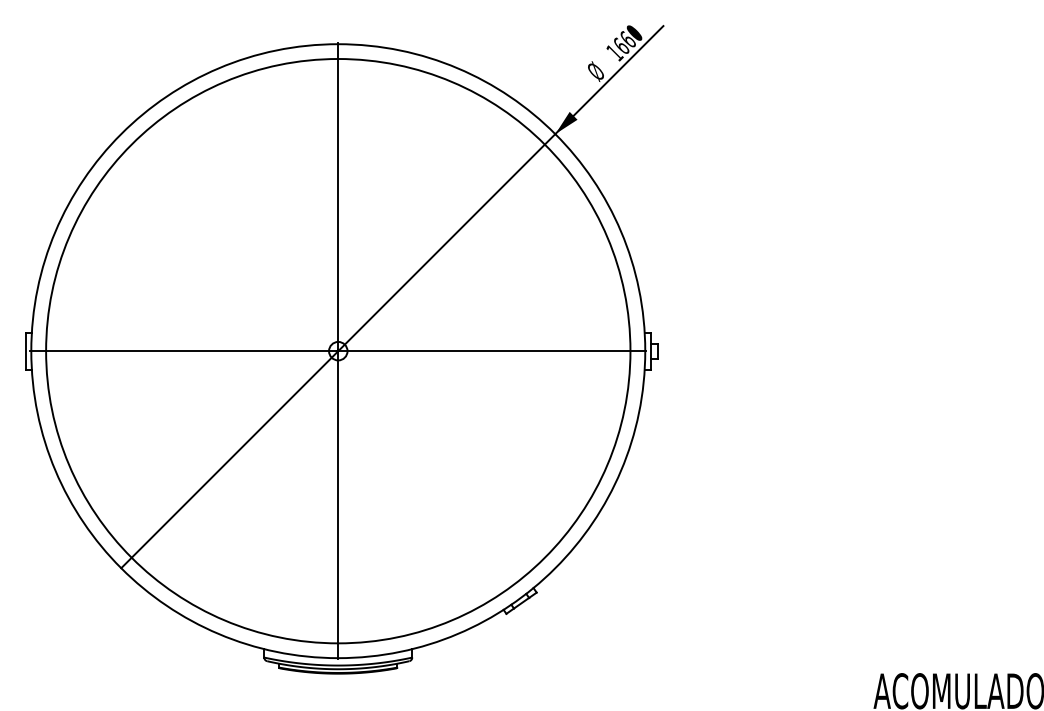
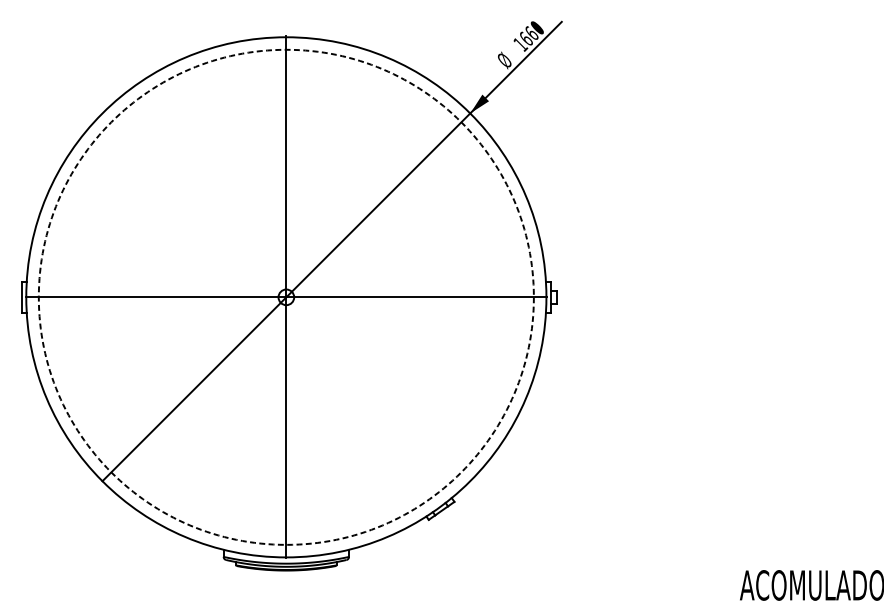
circle: (338, 351) -> (286, 297), solid -> dashed

